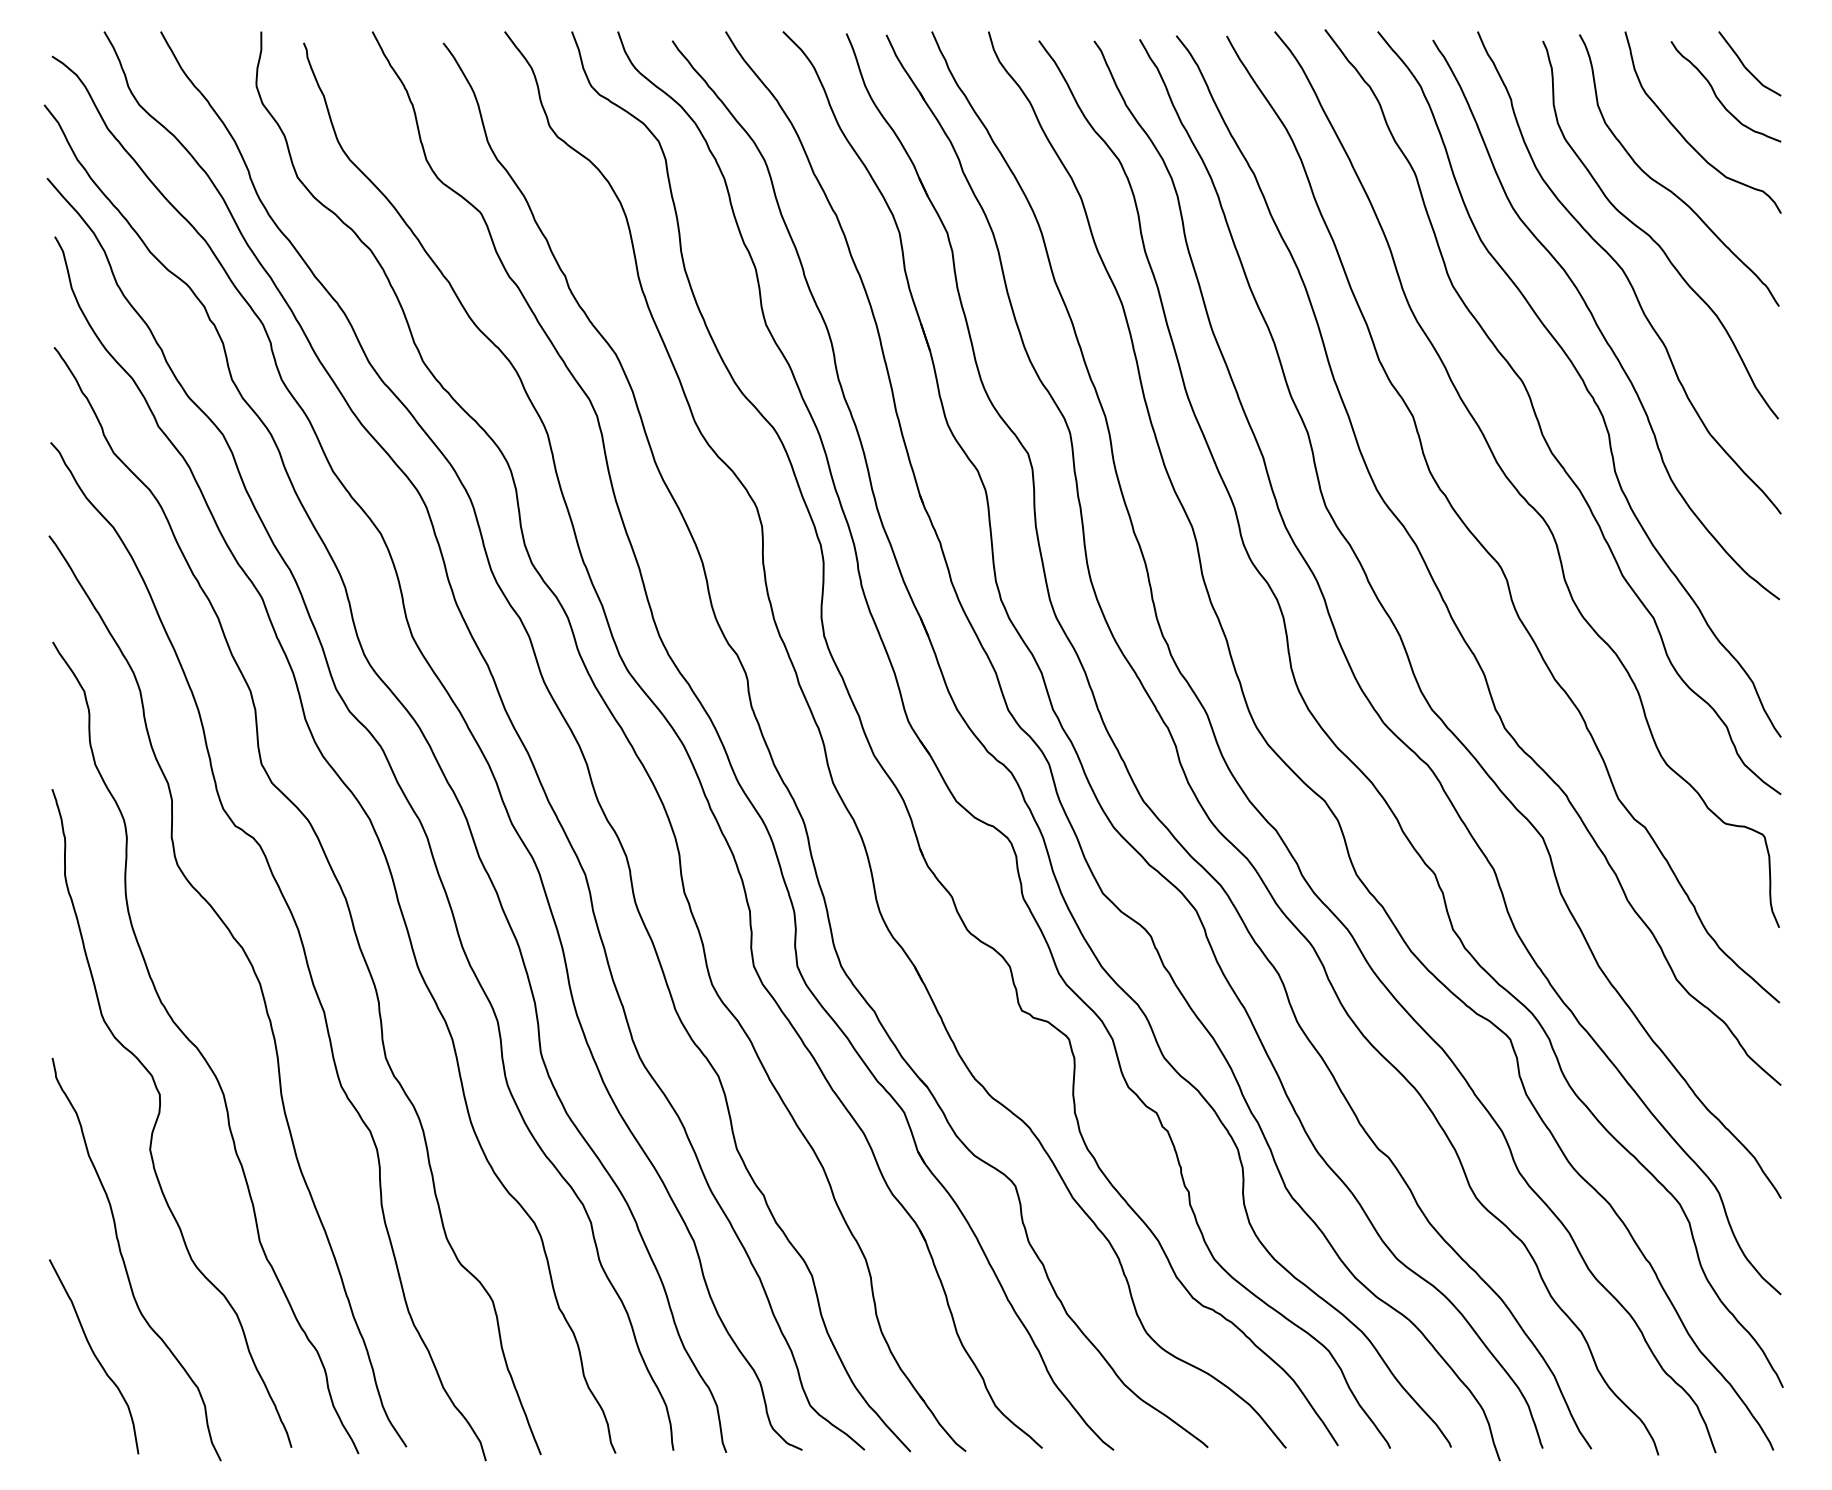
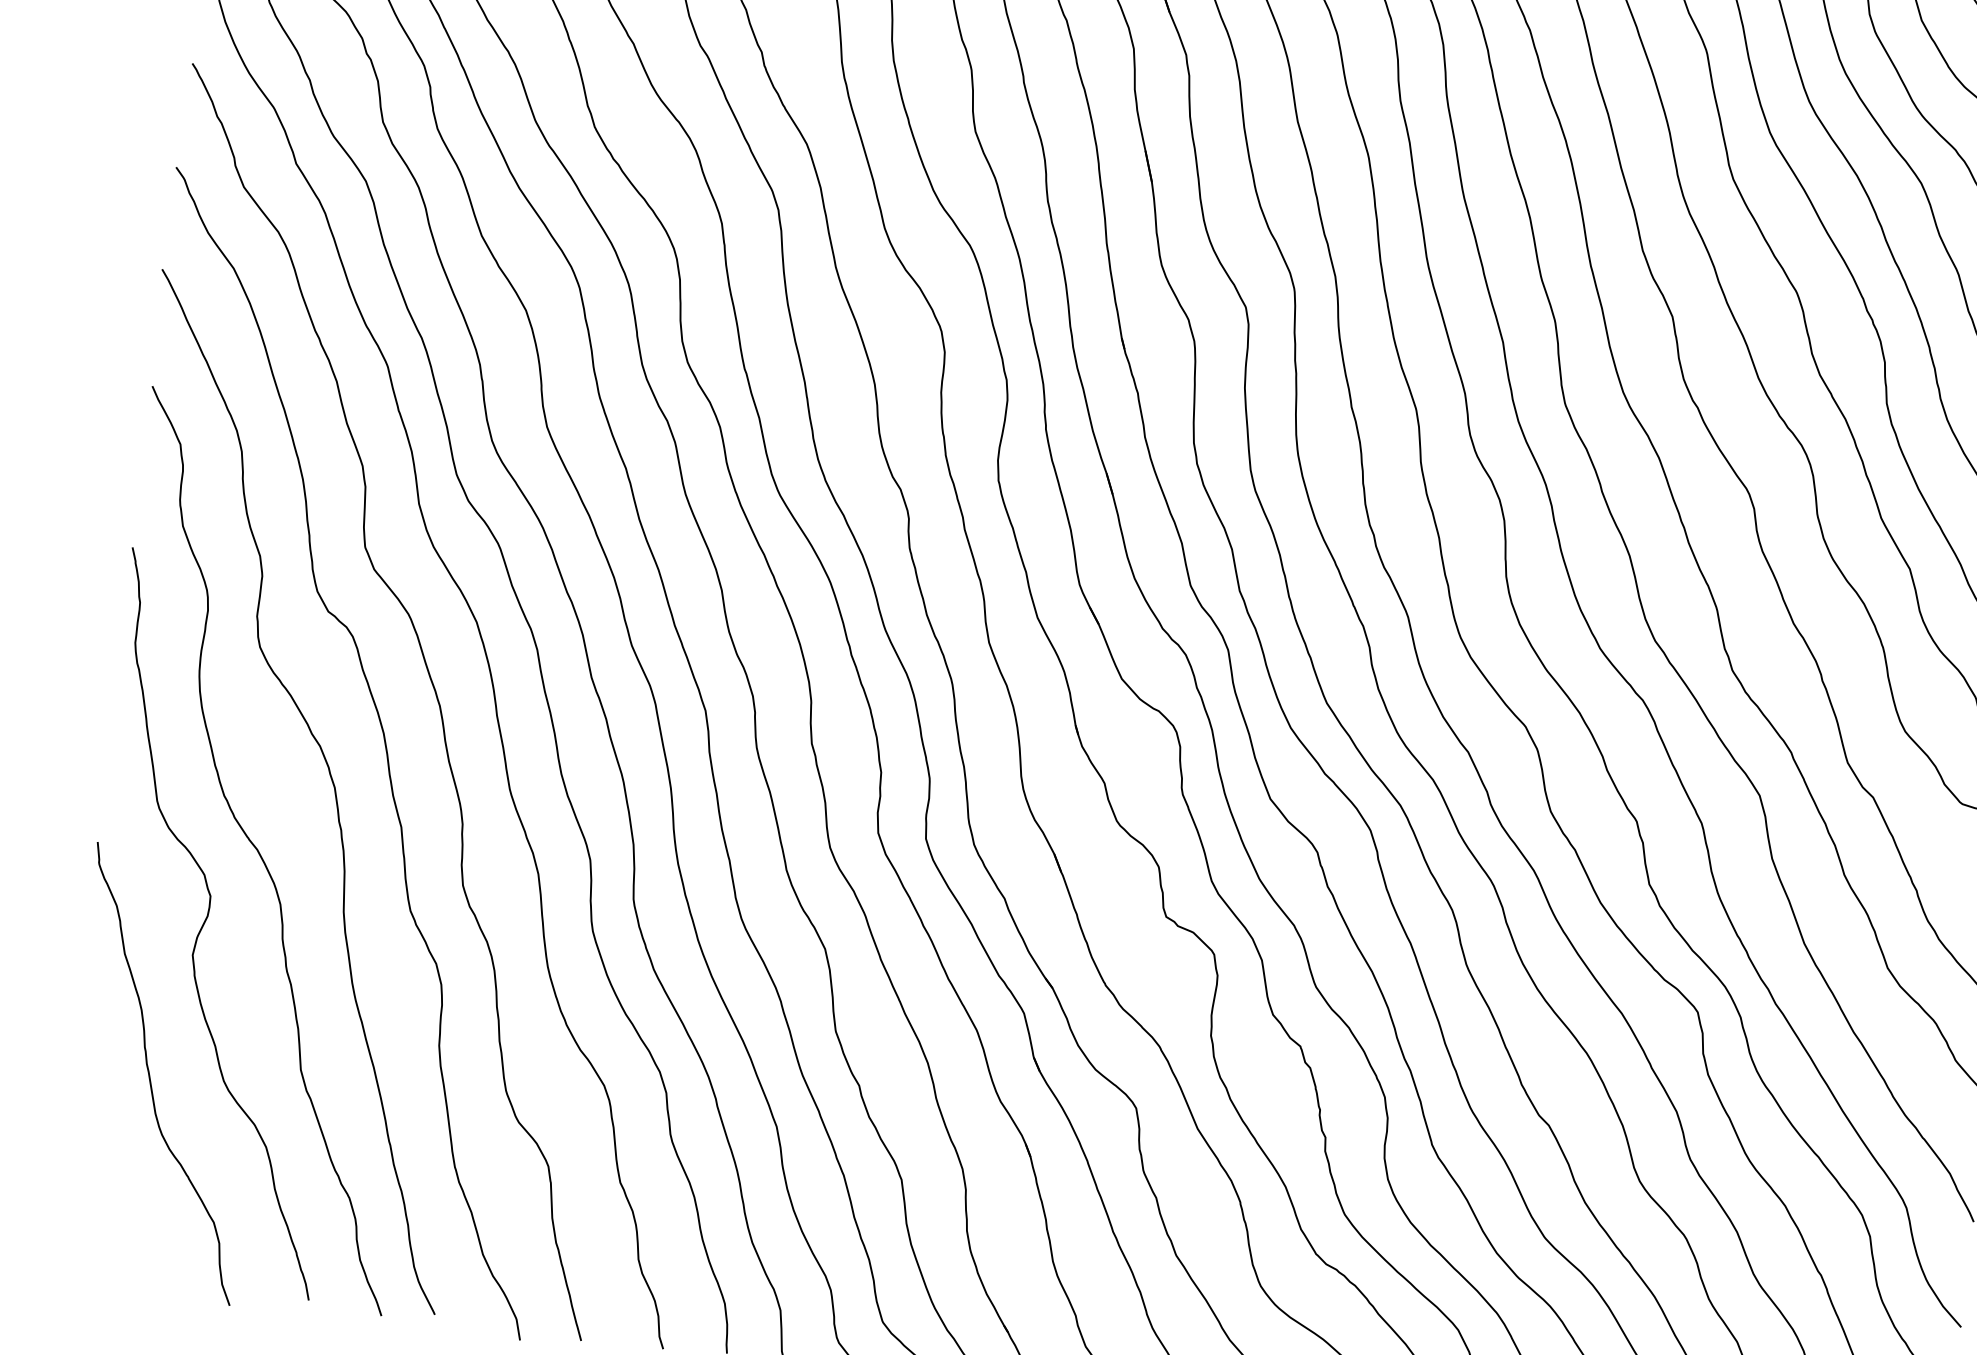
curve: (94, 1356) -> (104, 1174), removed

